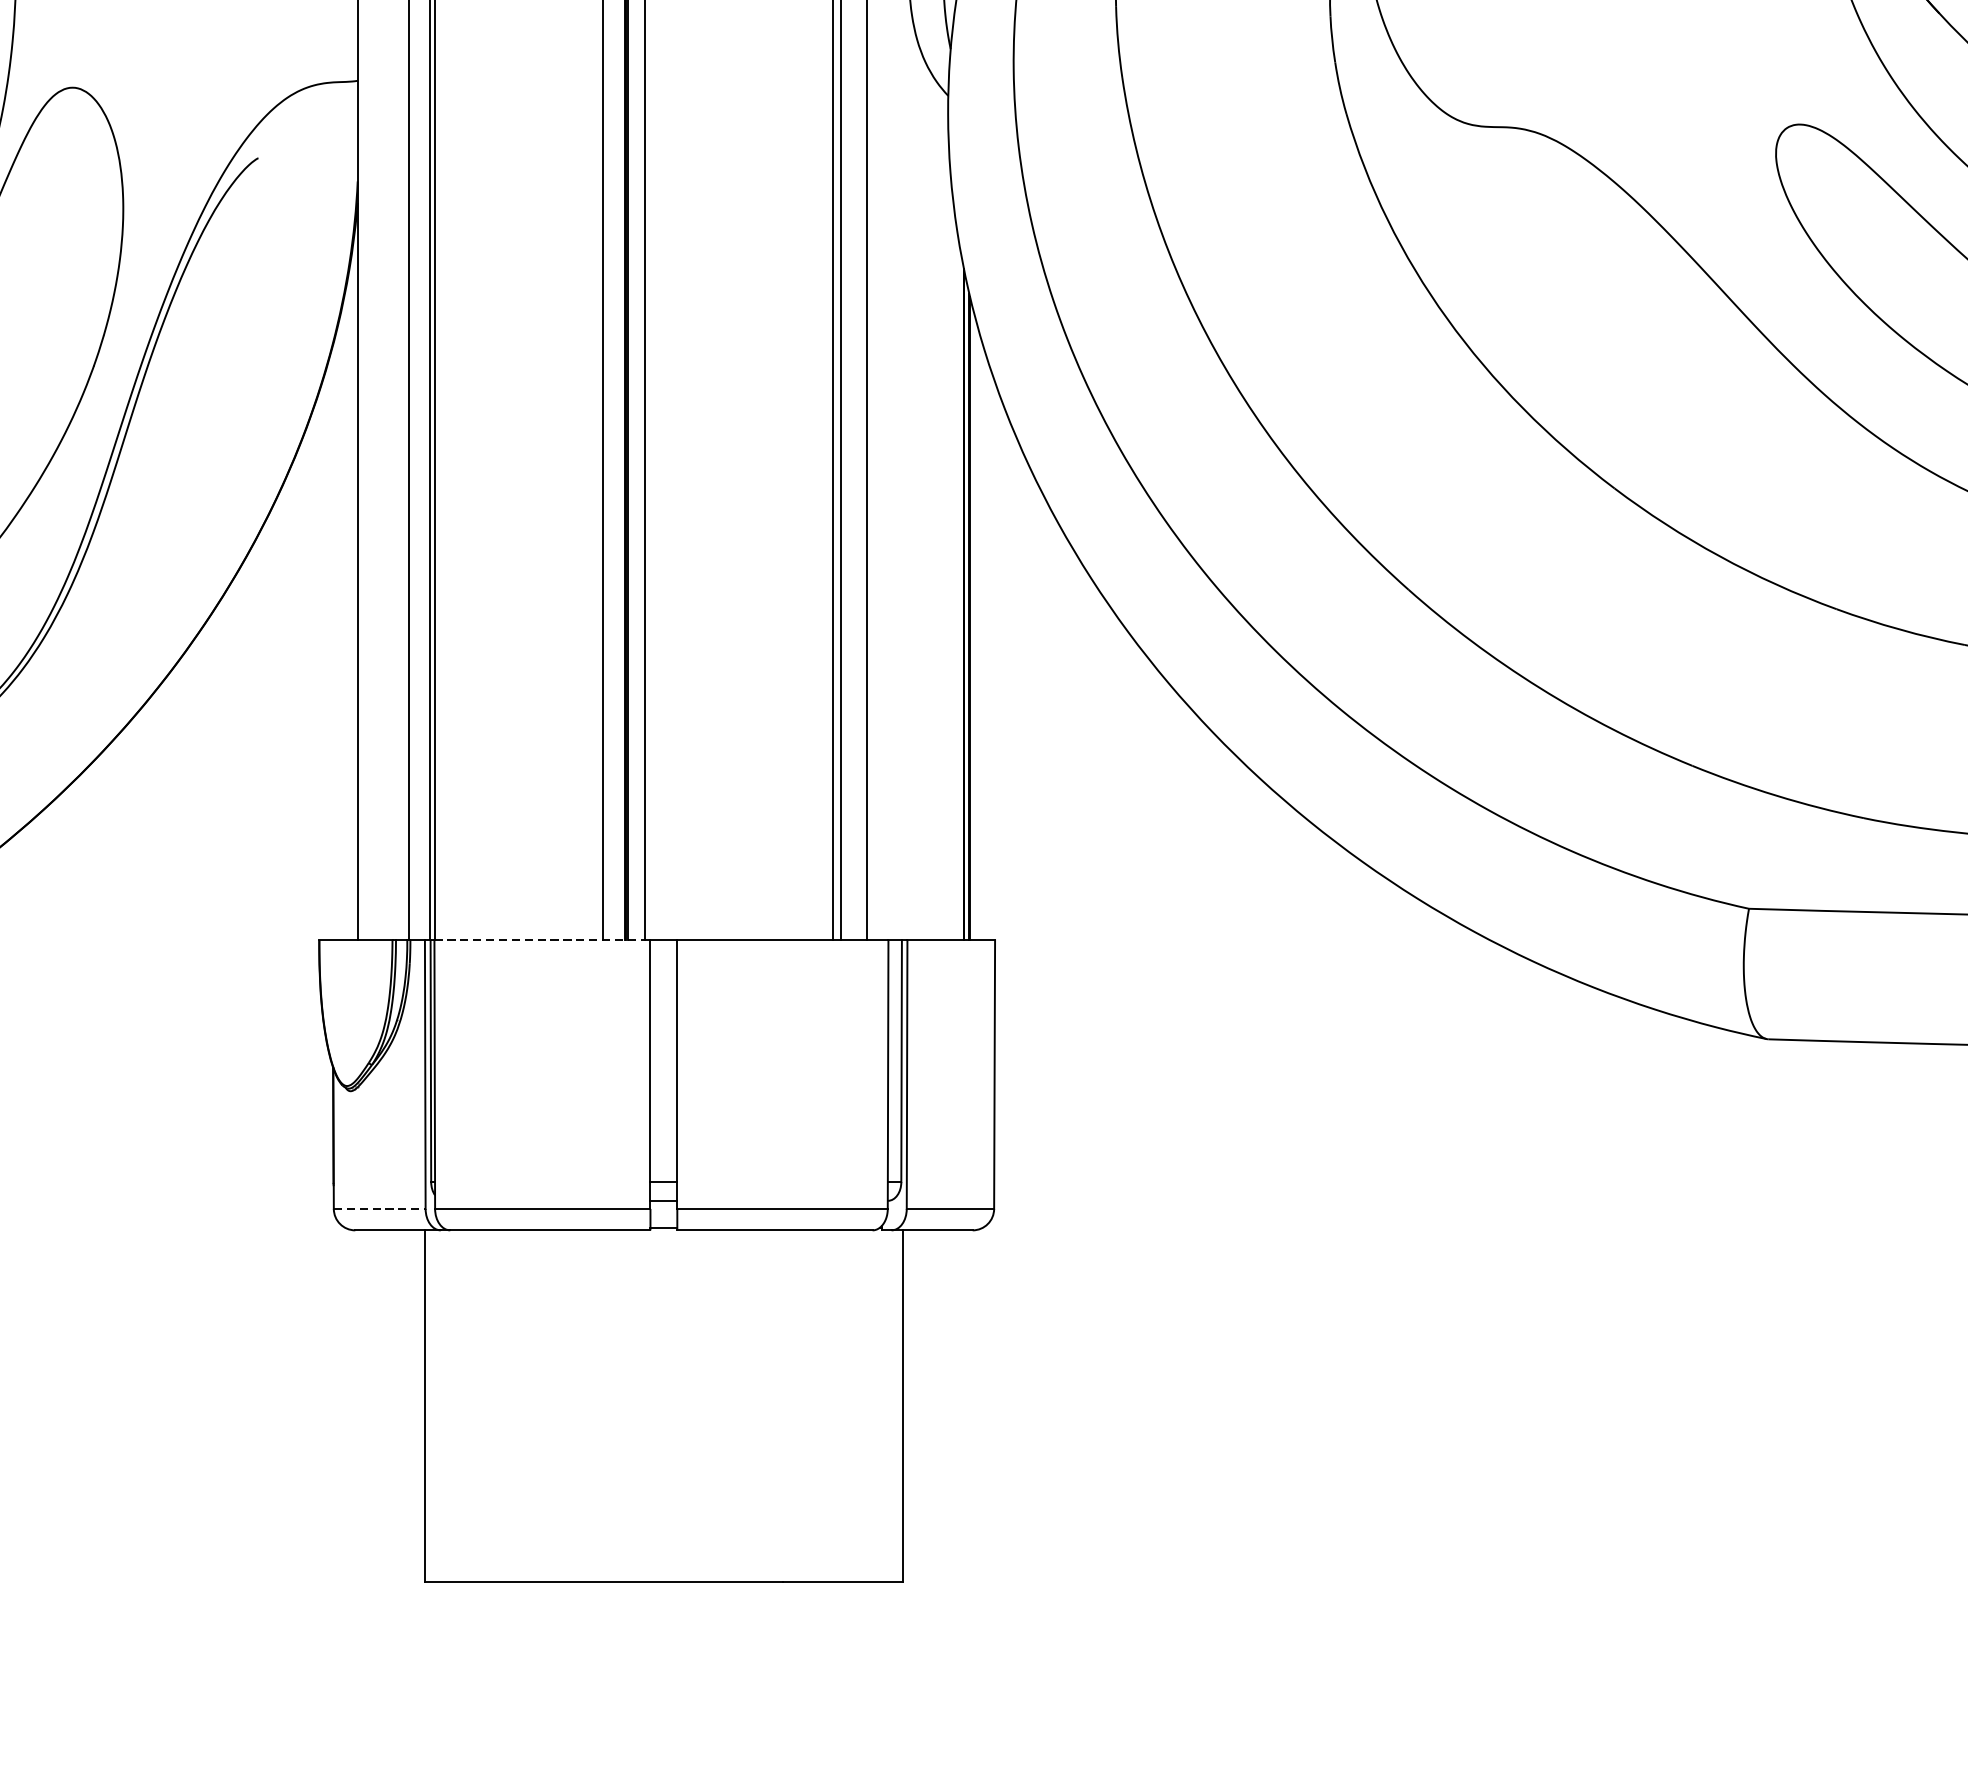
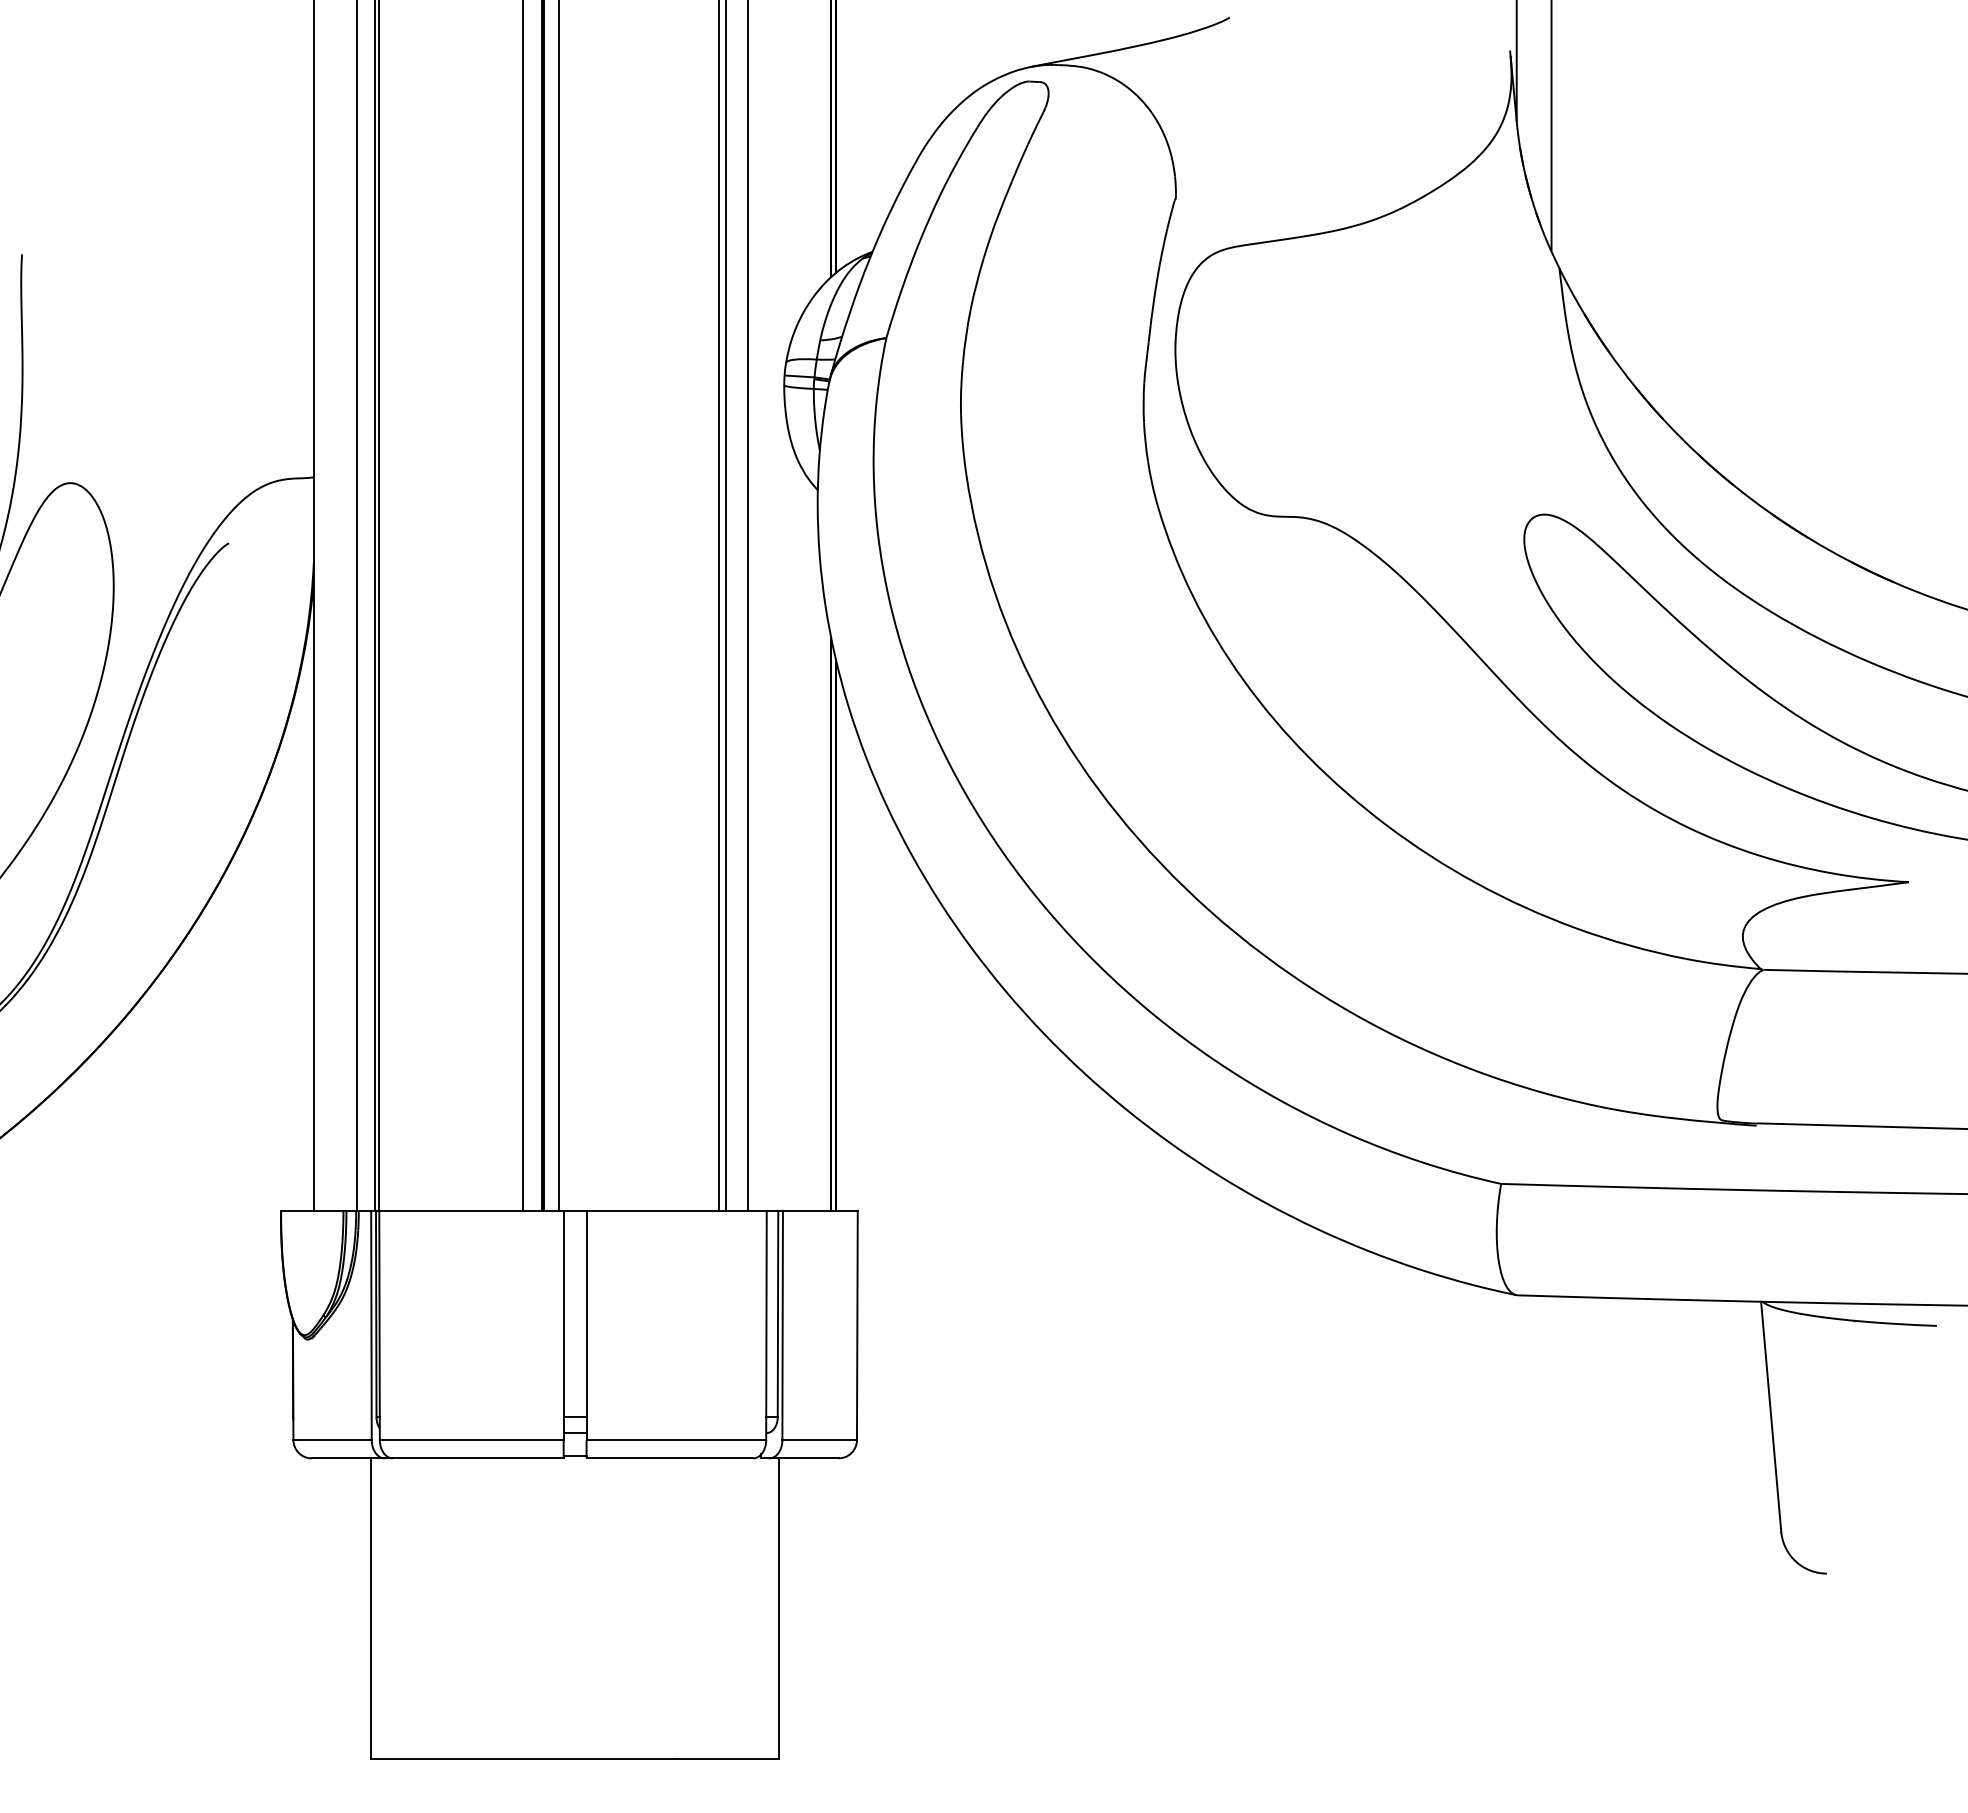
line: (542, 939) -> (471, 1210), dashed -> solid
line: (380, 1209) -> (333, 1440), dashed -> solid

